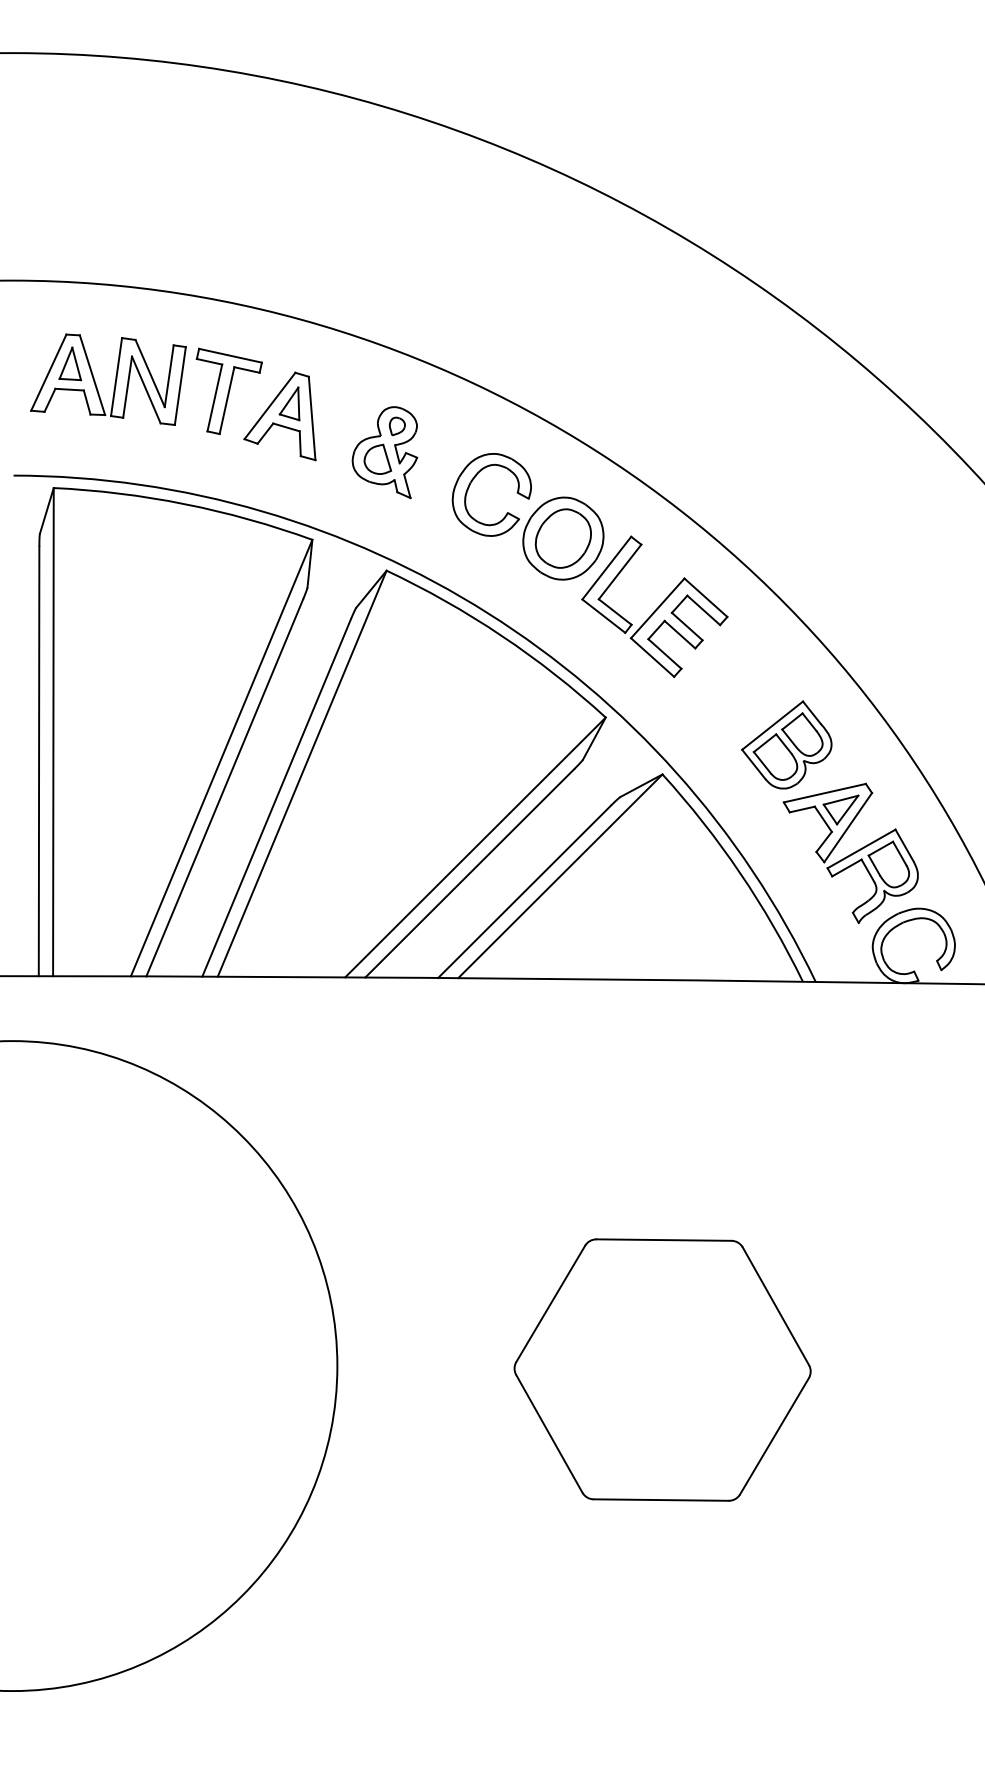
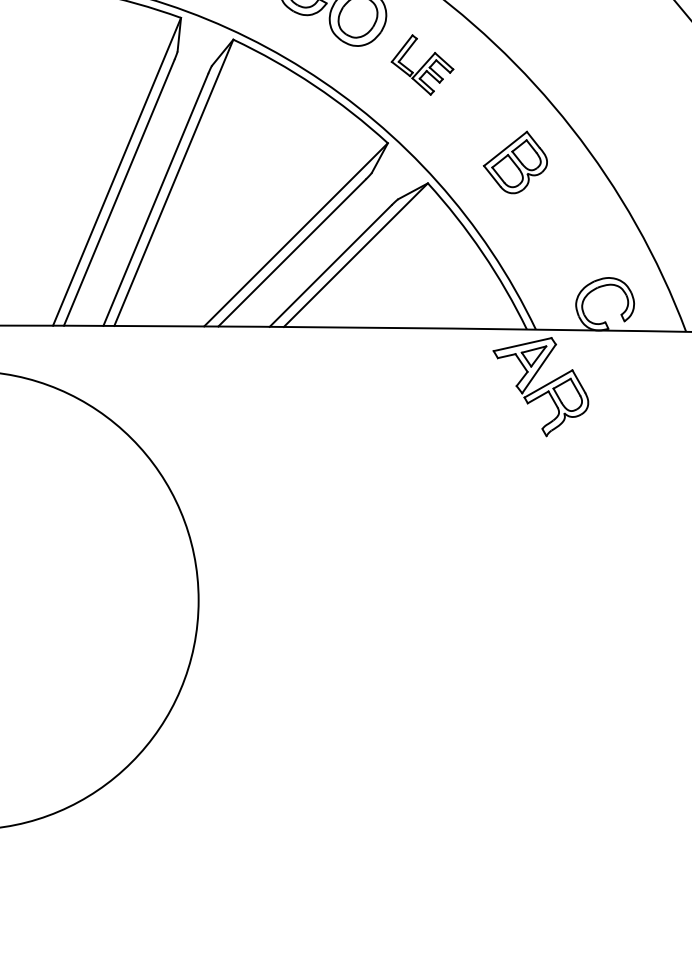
part: (654, 606) -> (422, 64), size x0.6
part: (850, 853) -> (540, 387), moved
part: (662, 1369) -> (427, 602), removed

